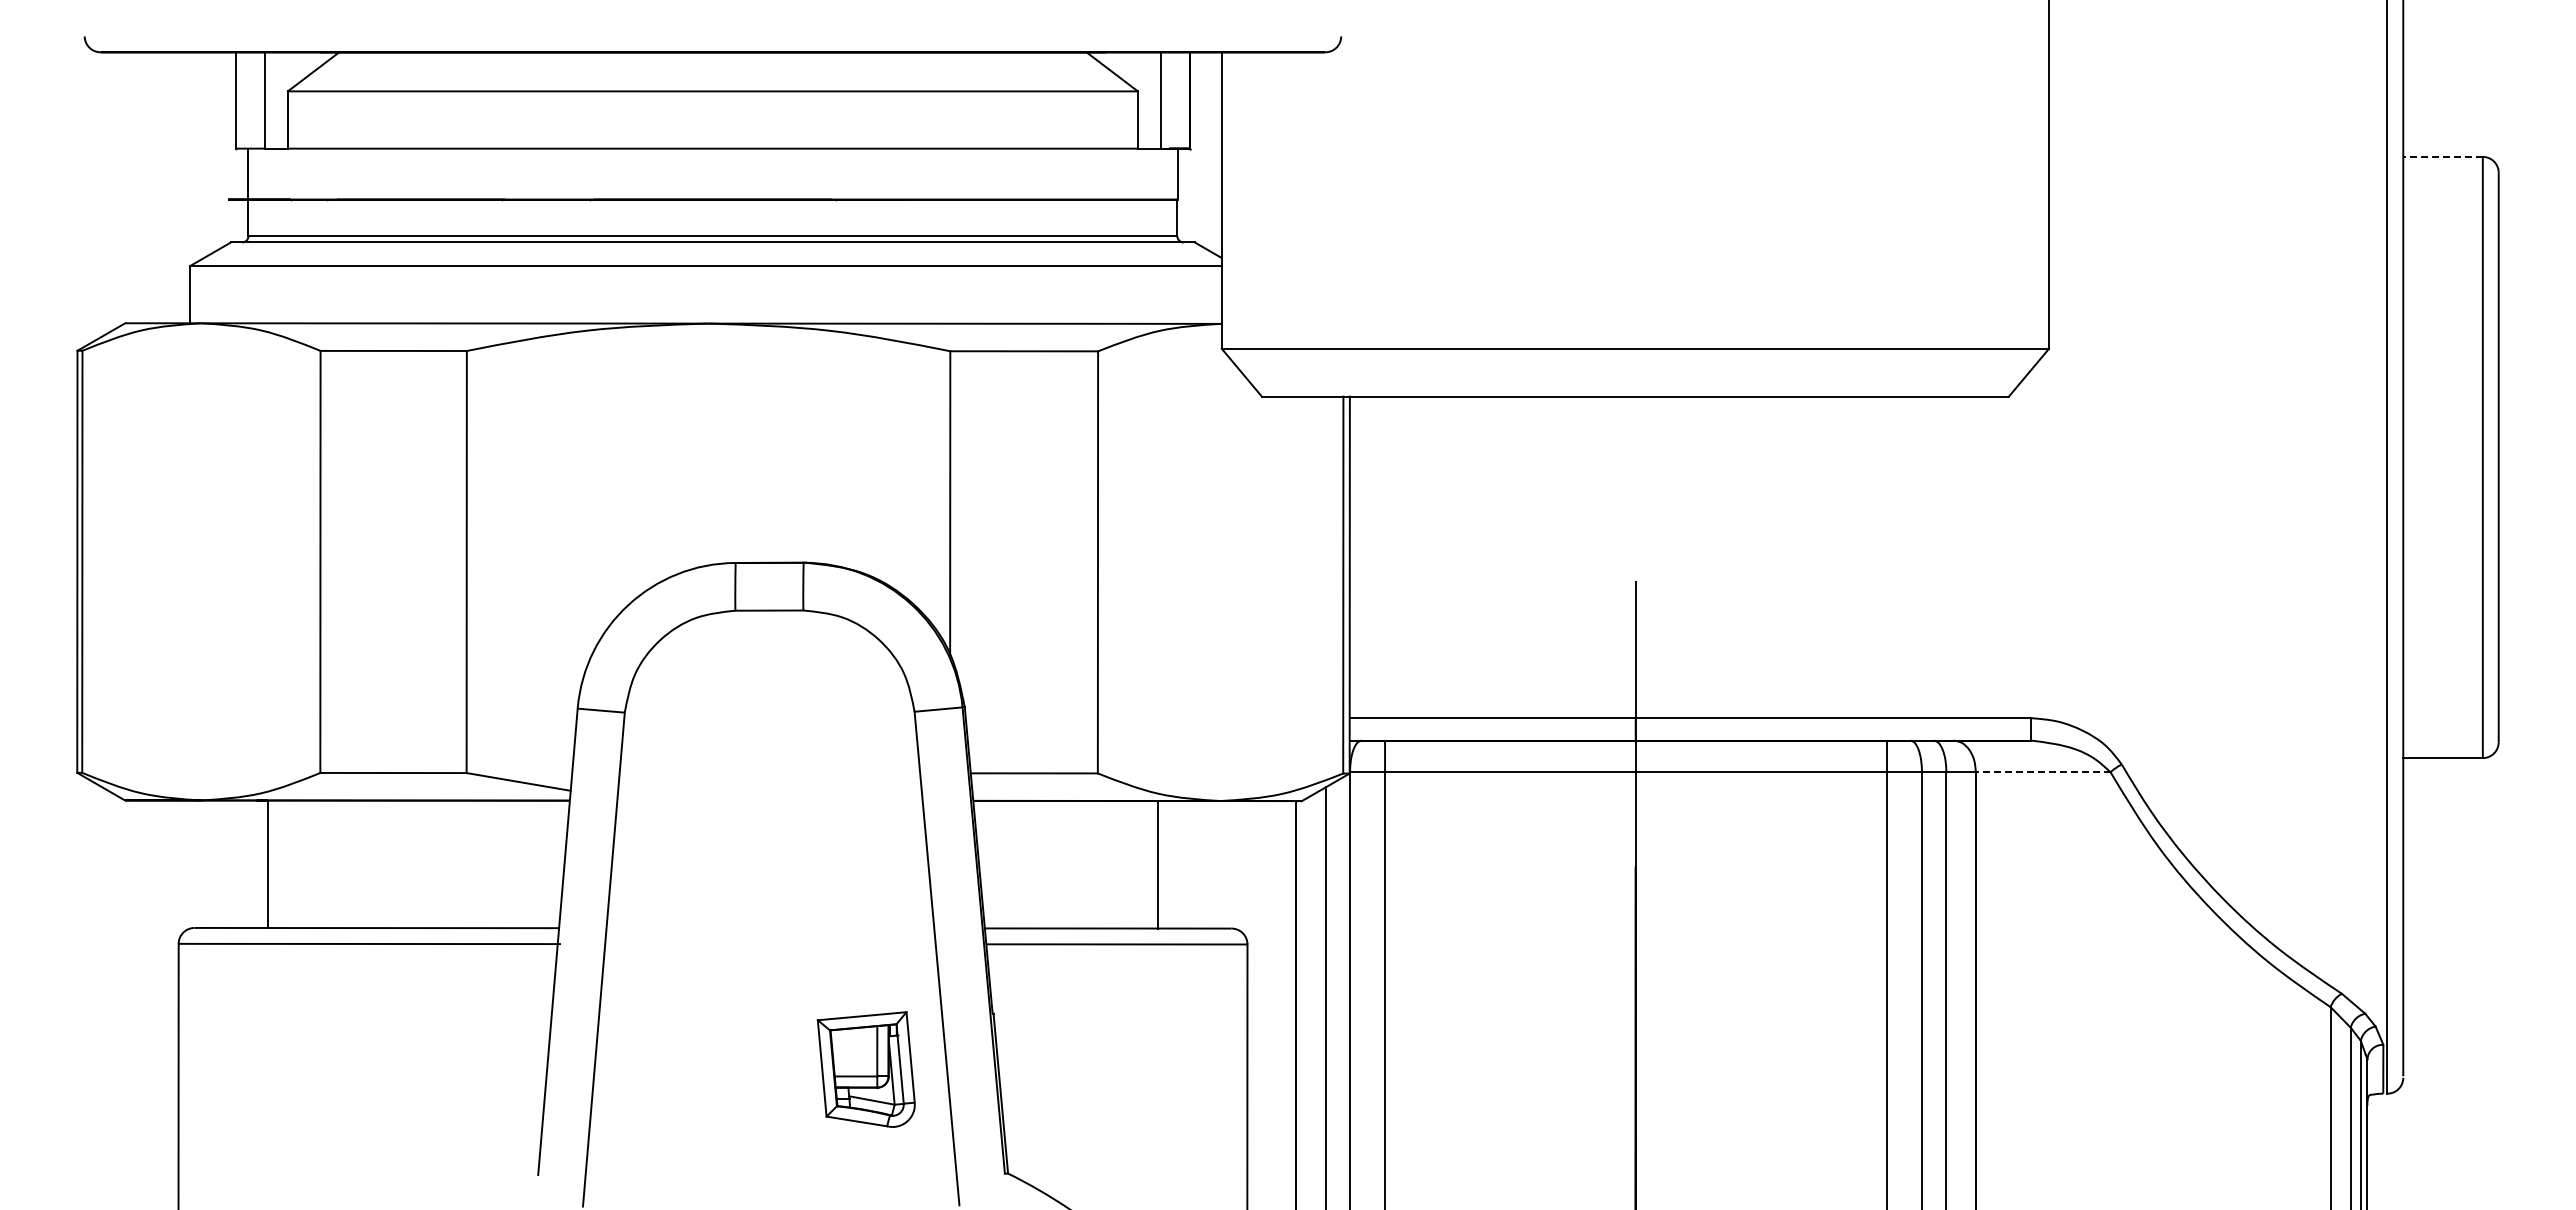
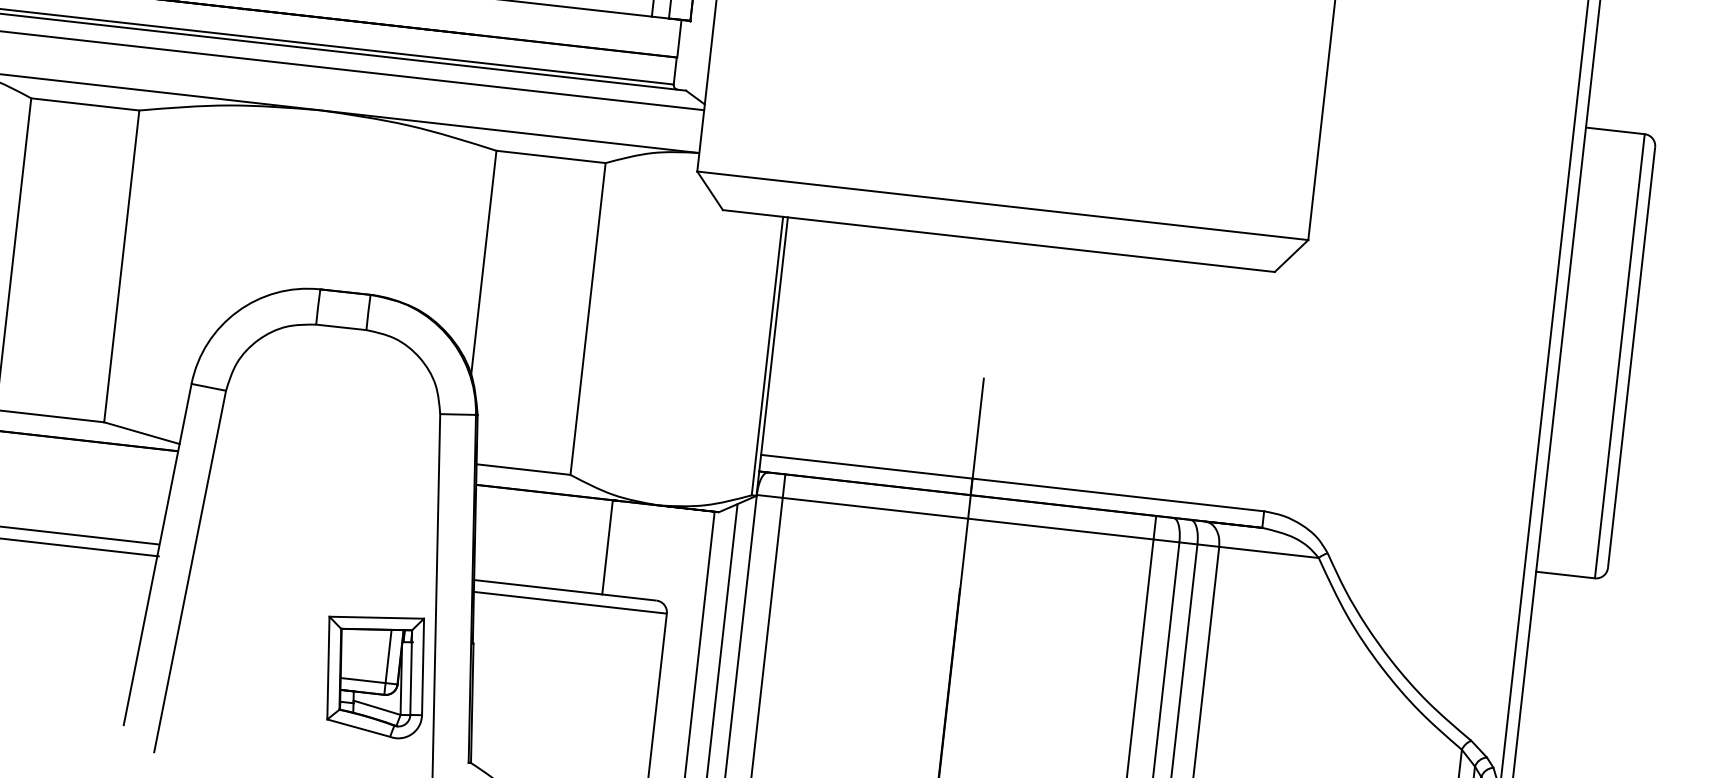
line: (2443, 156) -> (1615, 130), dashed -> solid
line: (2042, 772) -> (1268, 552), dashed -> solid
part: (866, 1069) -> (375, 674), size x1.43

